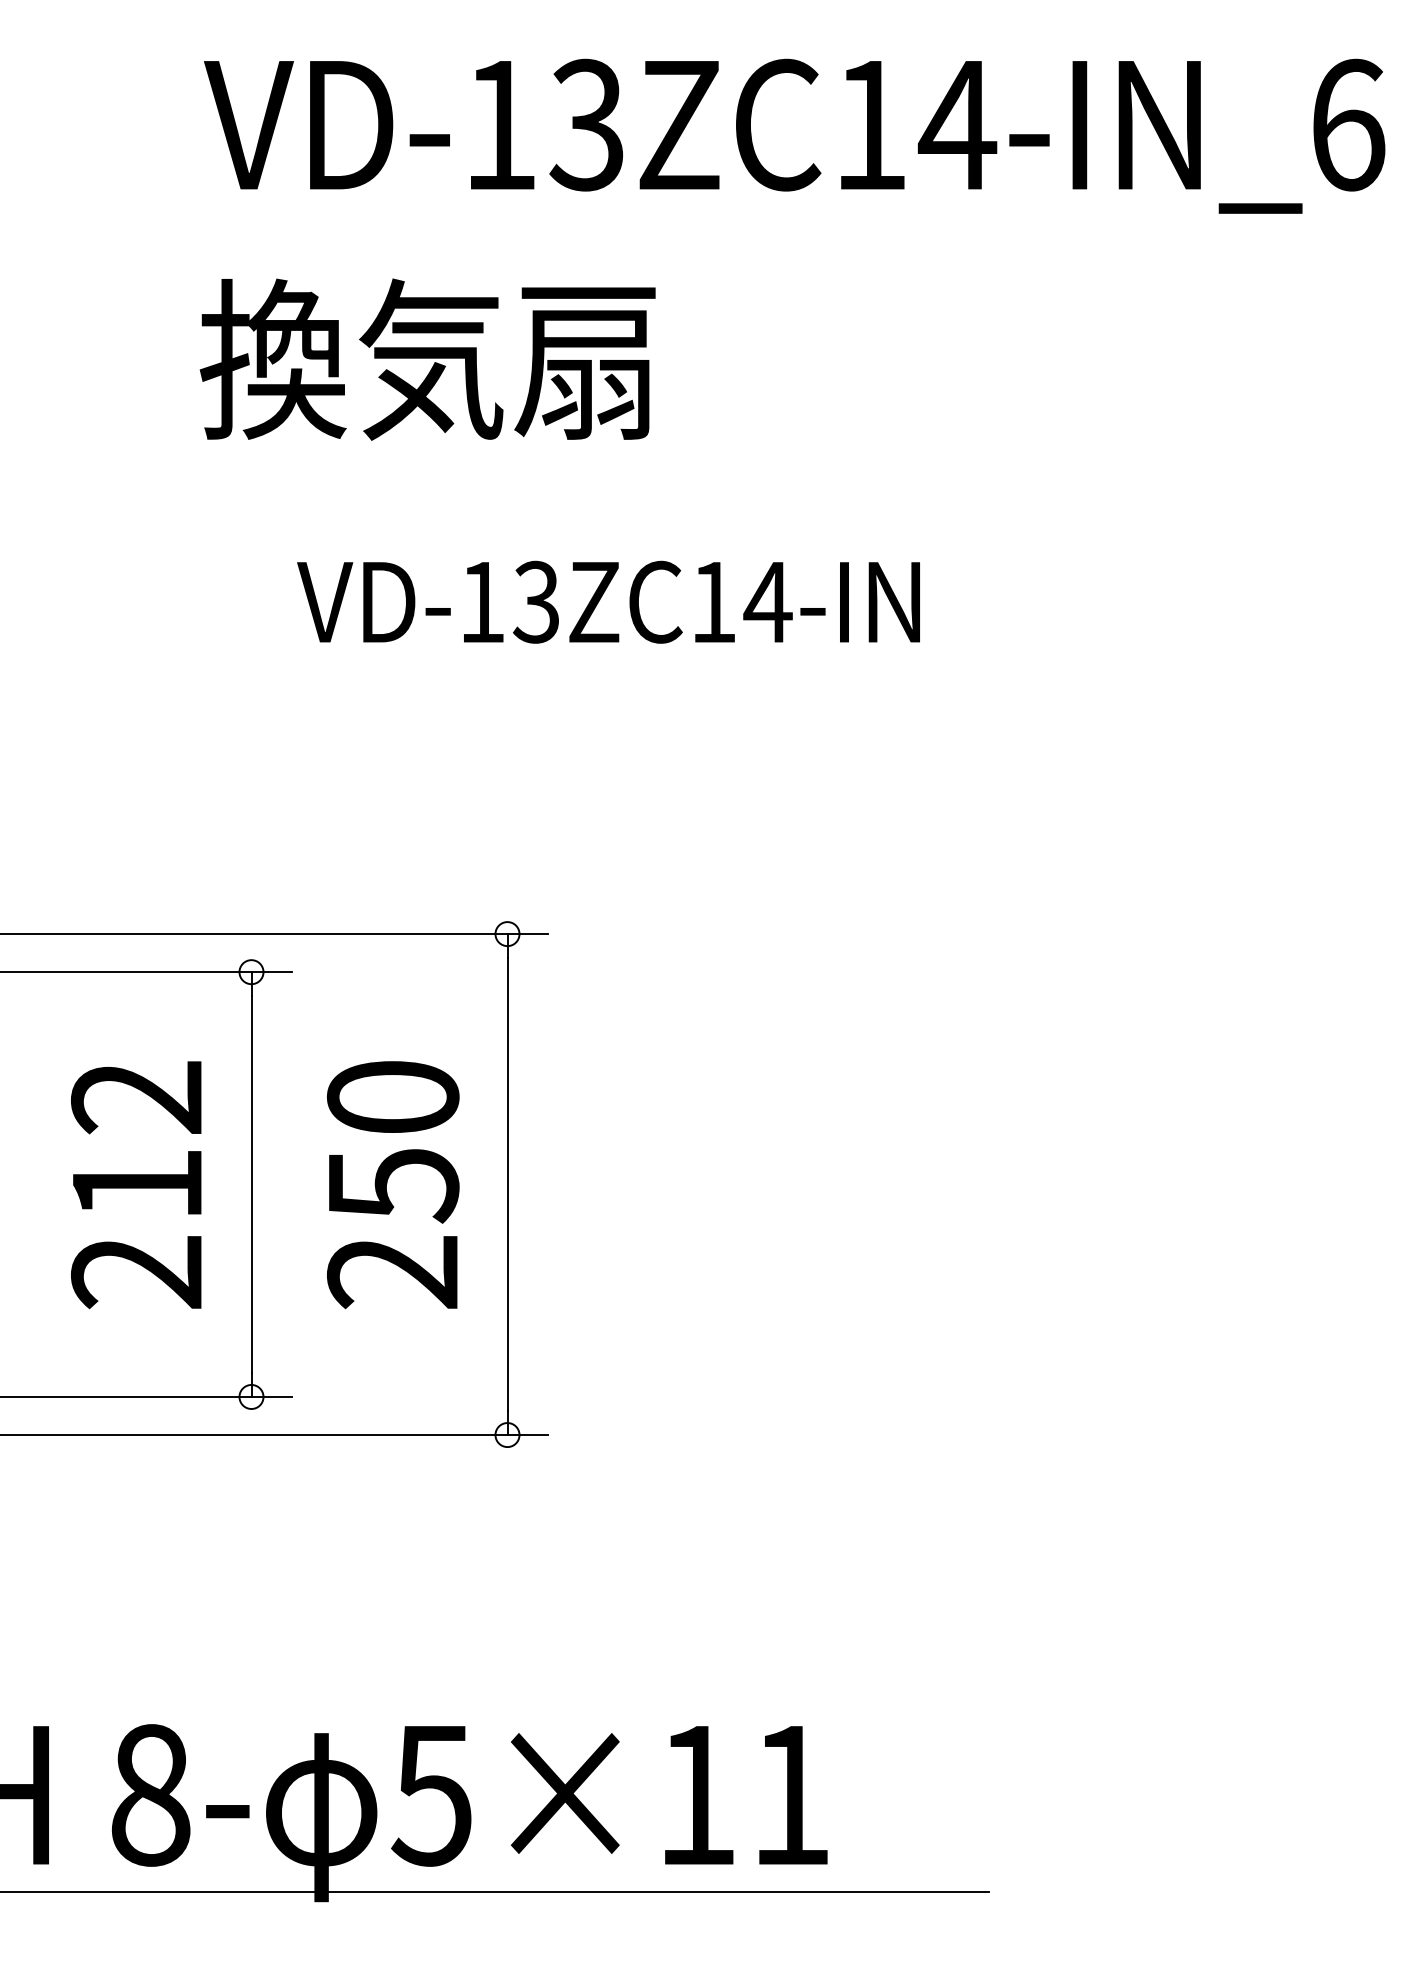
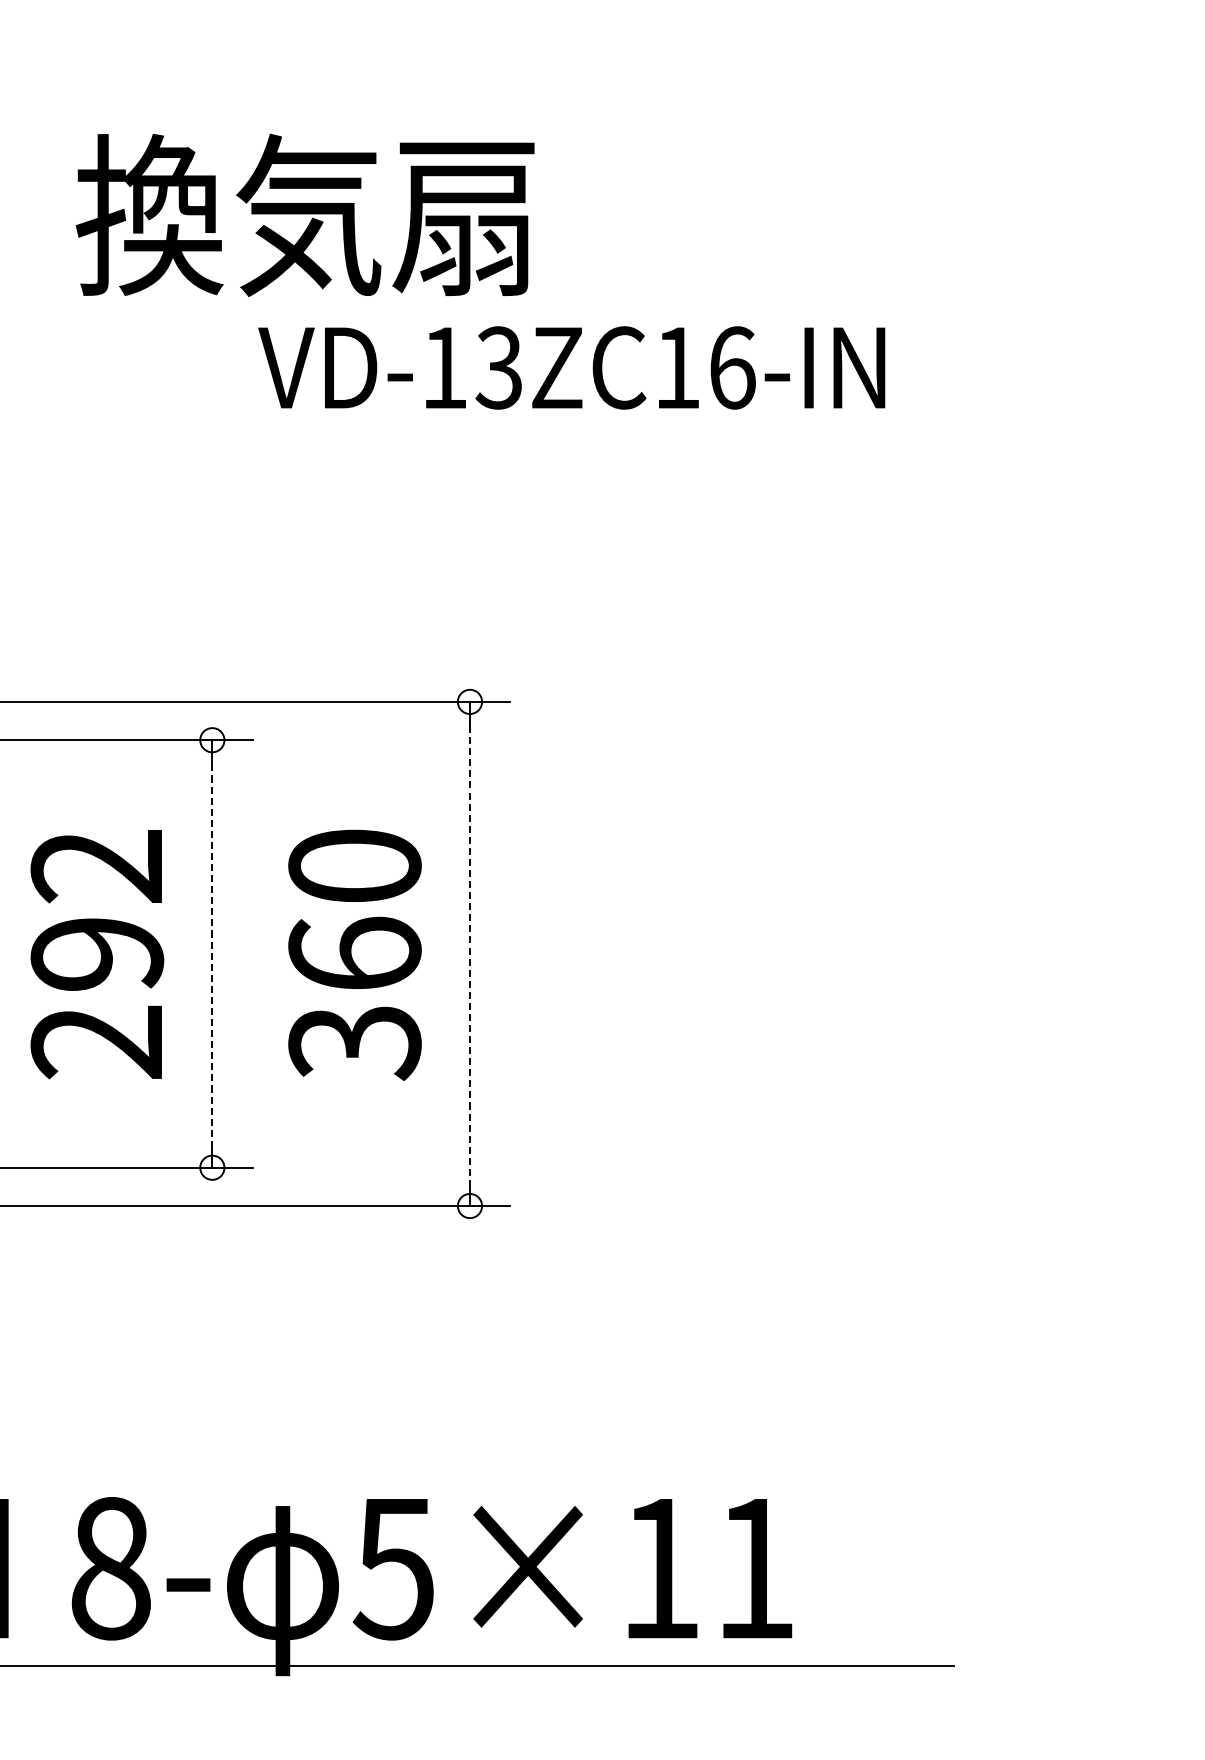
text: (427, 359) -> (304, 215), moved
text: (767, 601) -> (731, 367), VD-13ZC14-IN -> VD-13ZC16-IN
text: (137, 1185) -> (97, 954), 212 -> 292
line: (251, 1185) -> (212, 954), solid -> dashed
line: (507, 1185) -> (469, 954), solid -> dashed
text: (393, 1228) -> (355, 998), 250 -> 360

